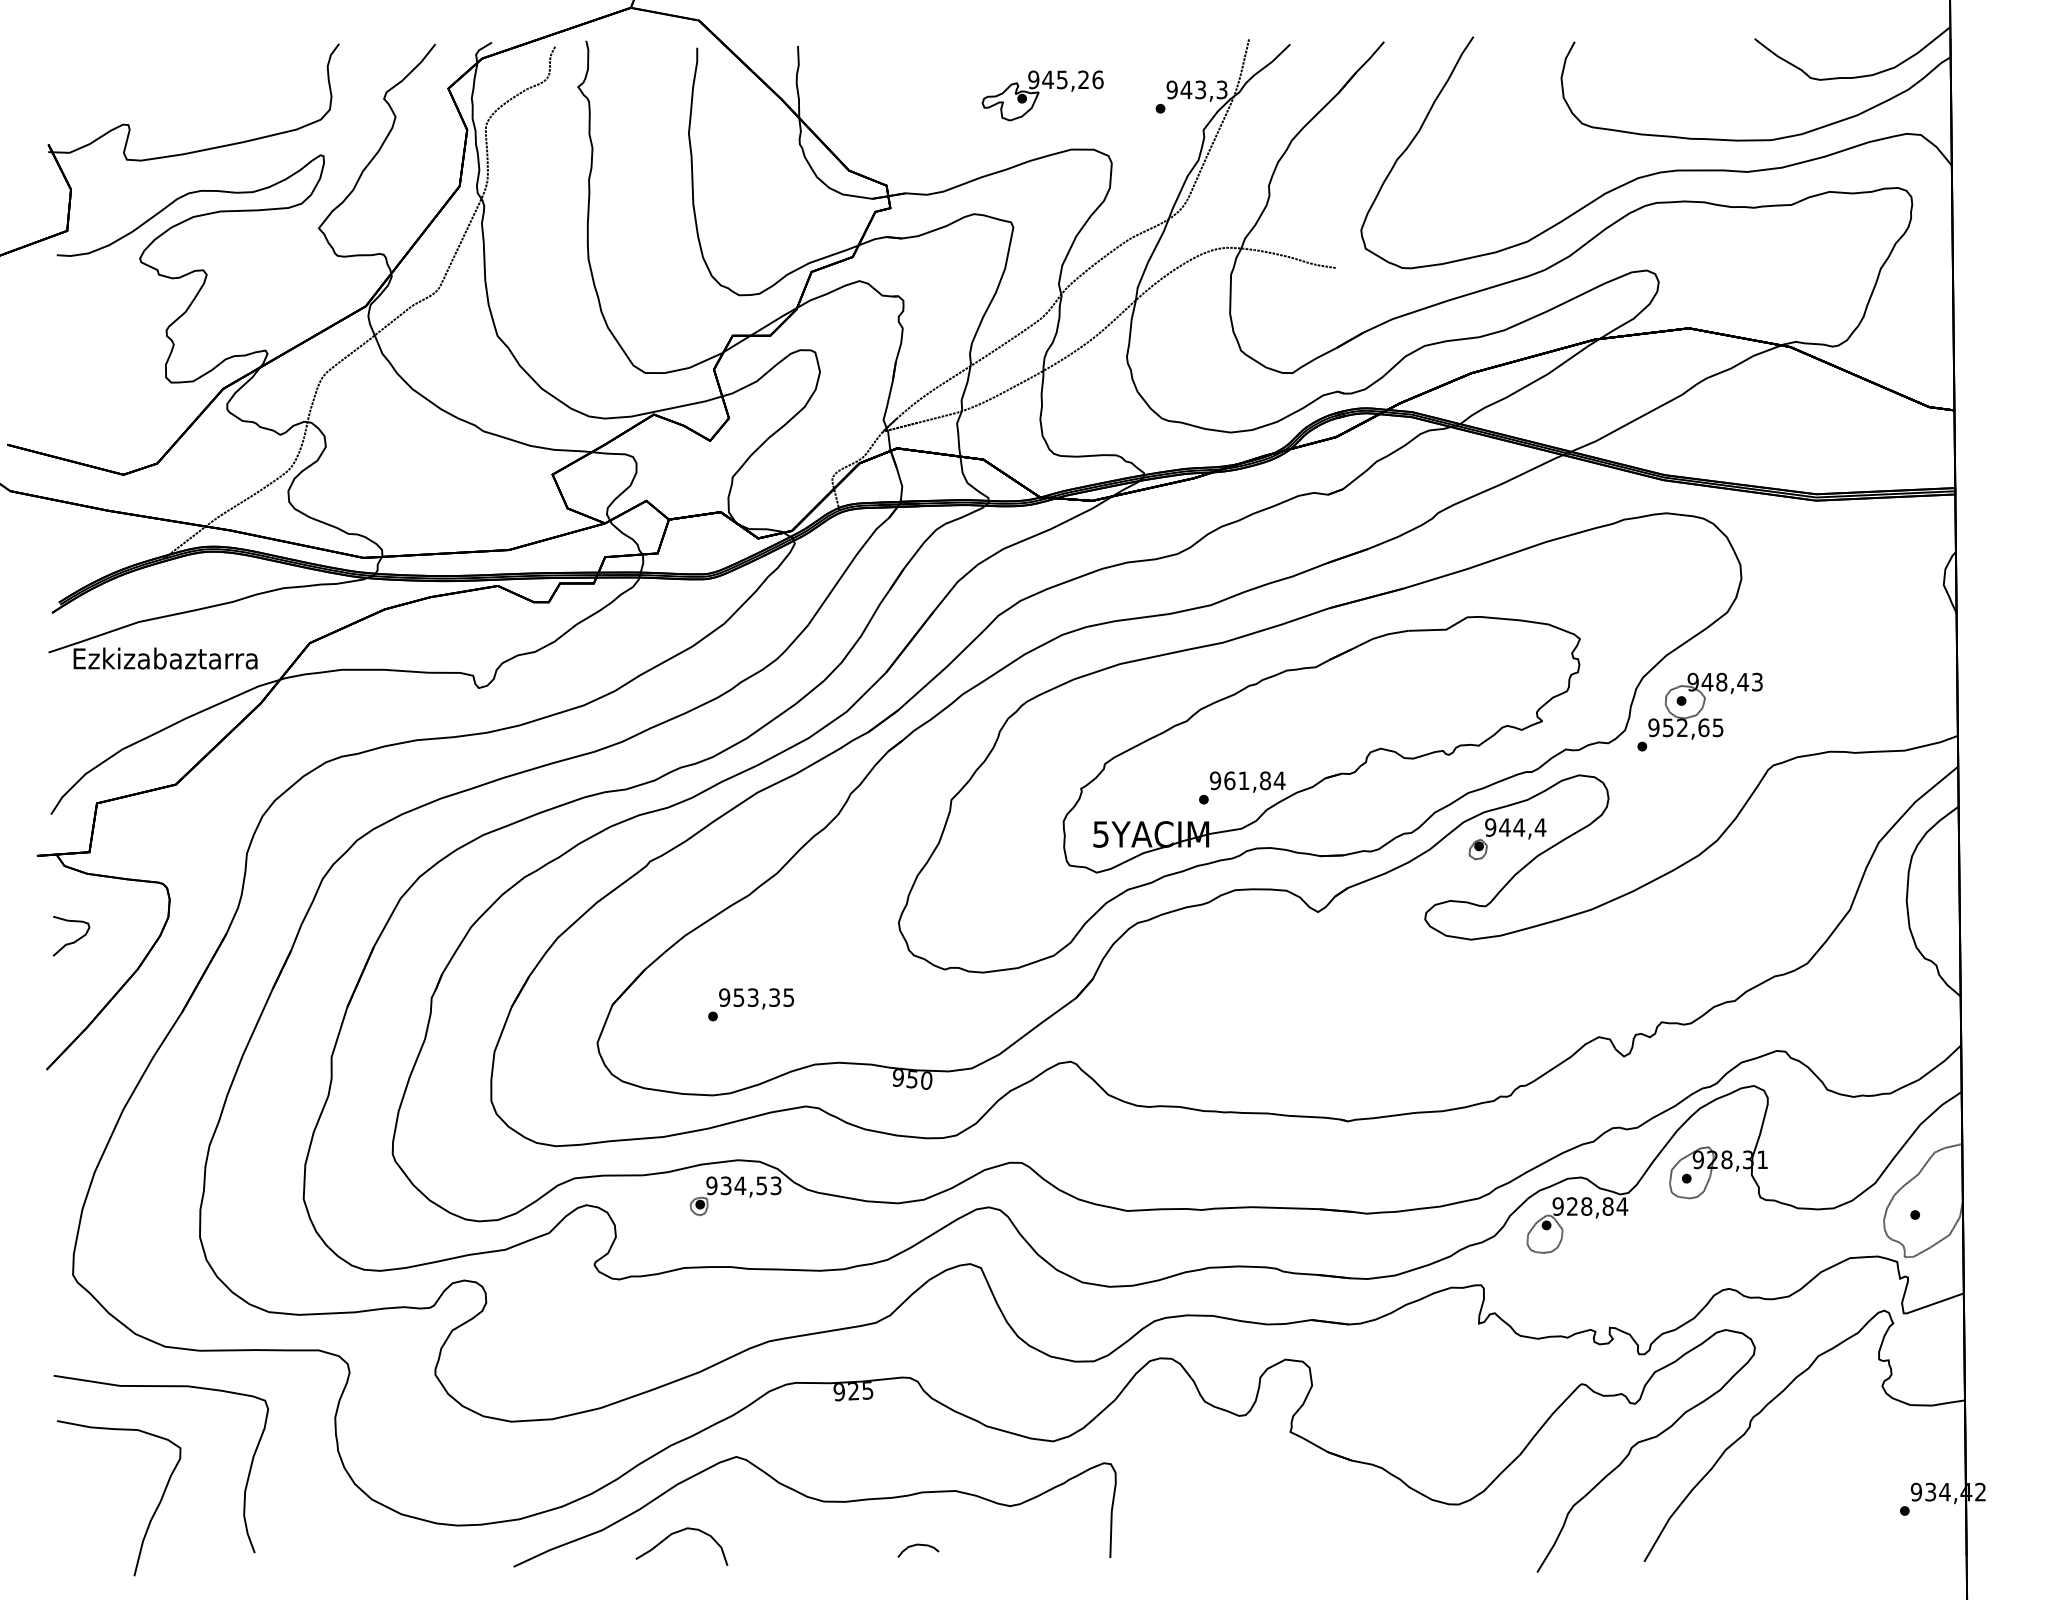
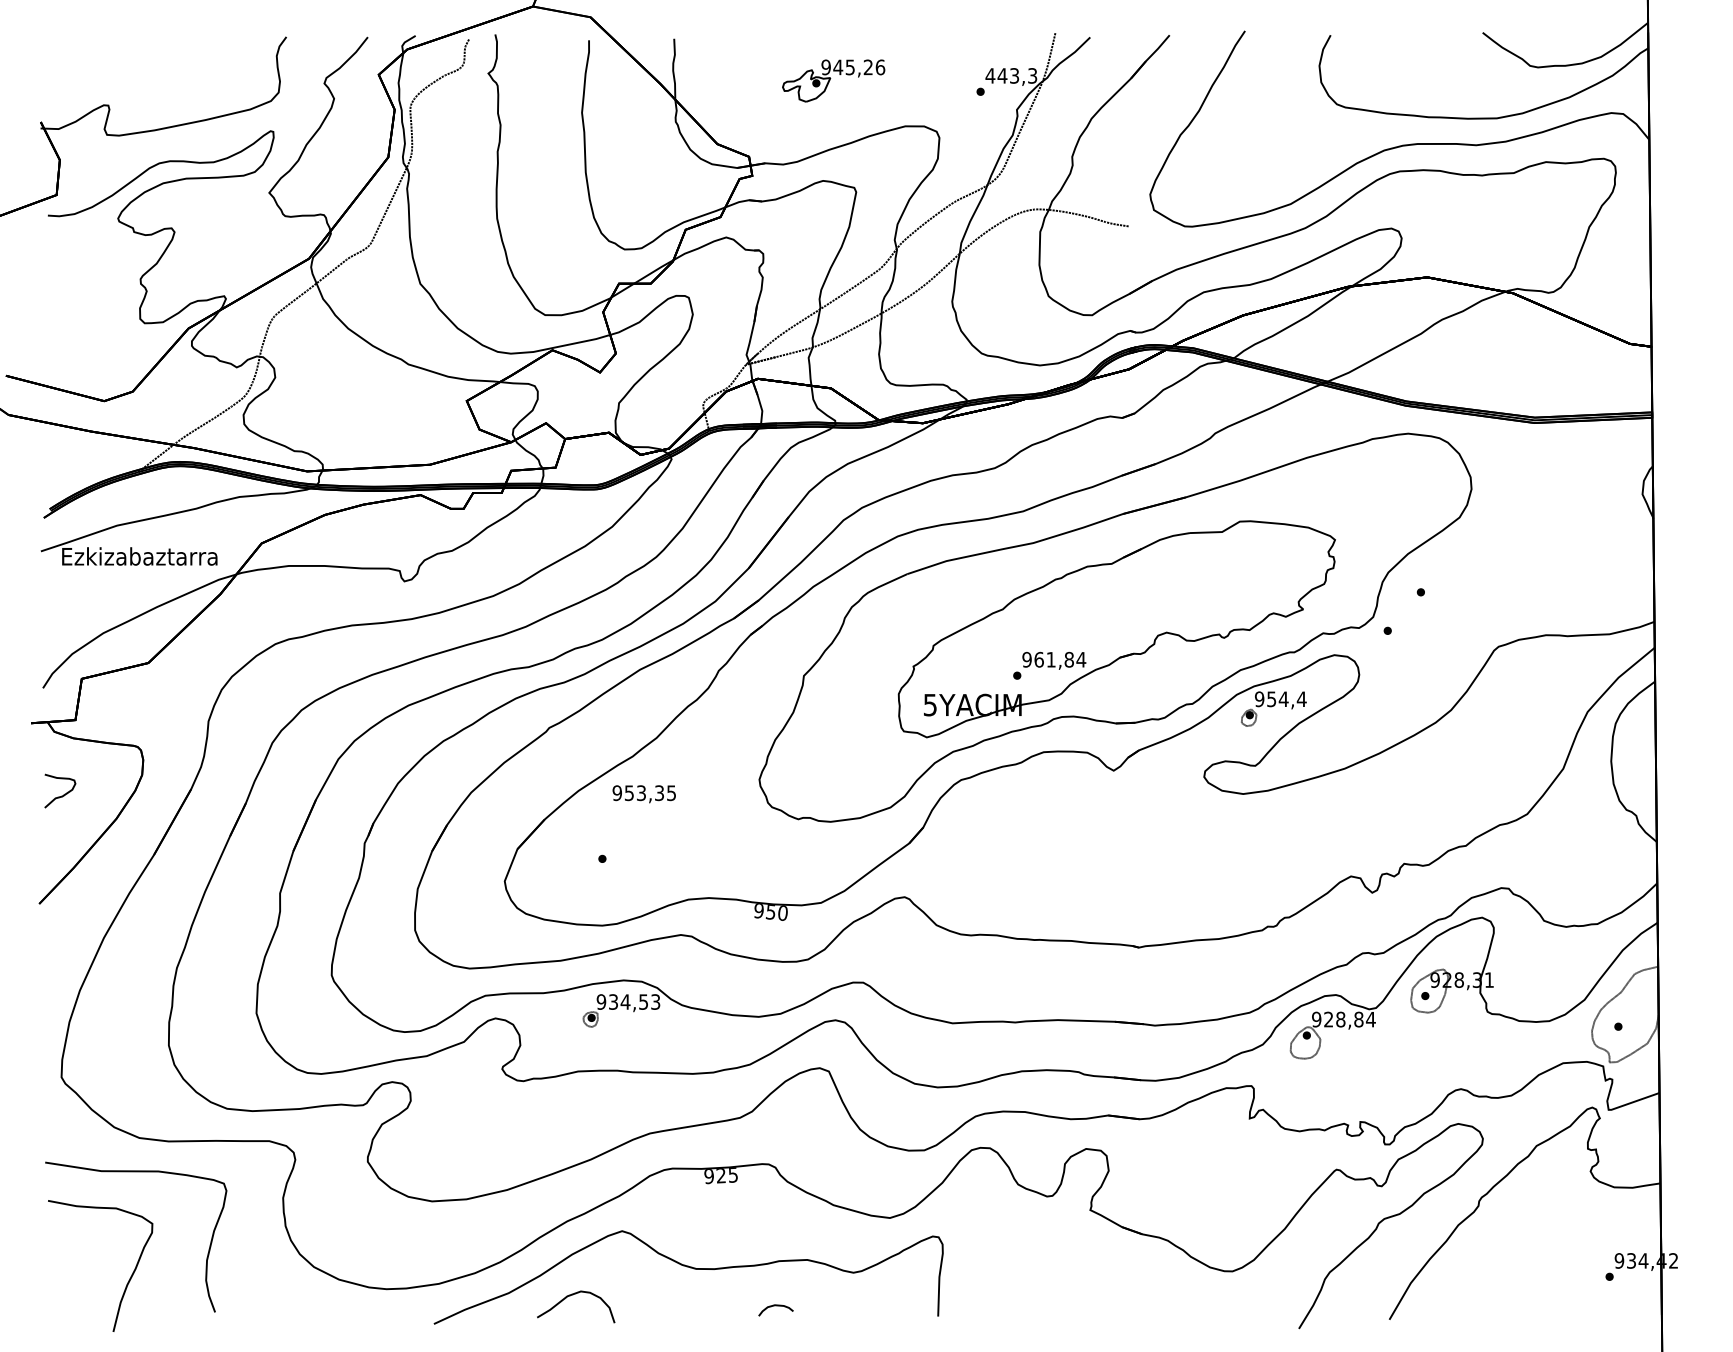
text: (1172, 89) -> (990, 75), 943,3 -> 443,3
part: (1042, 95) -> (833, 80), moved
part: (1705, 705) -> (1441, 596), removed
text: (1504, 827) -> (1271, 699), 944,4 -> 954,4
text: (756, 998) -> (644, 793), moved

